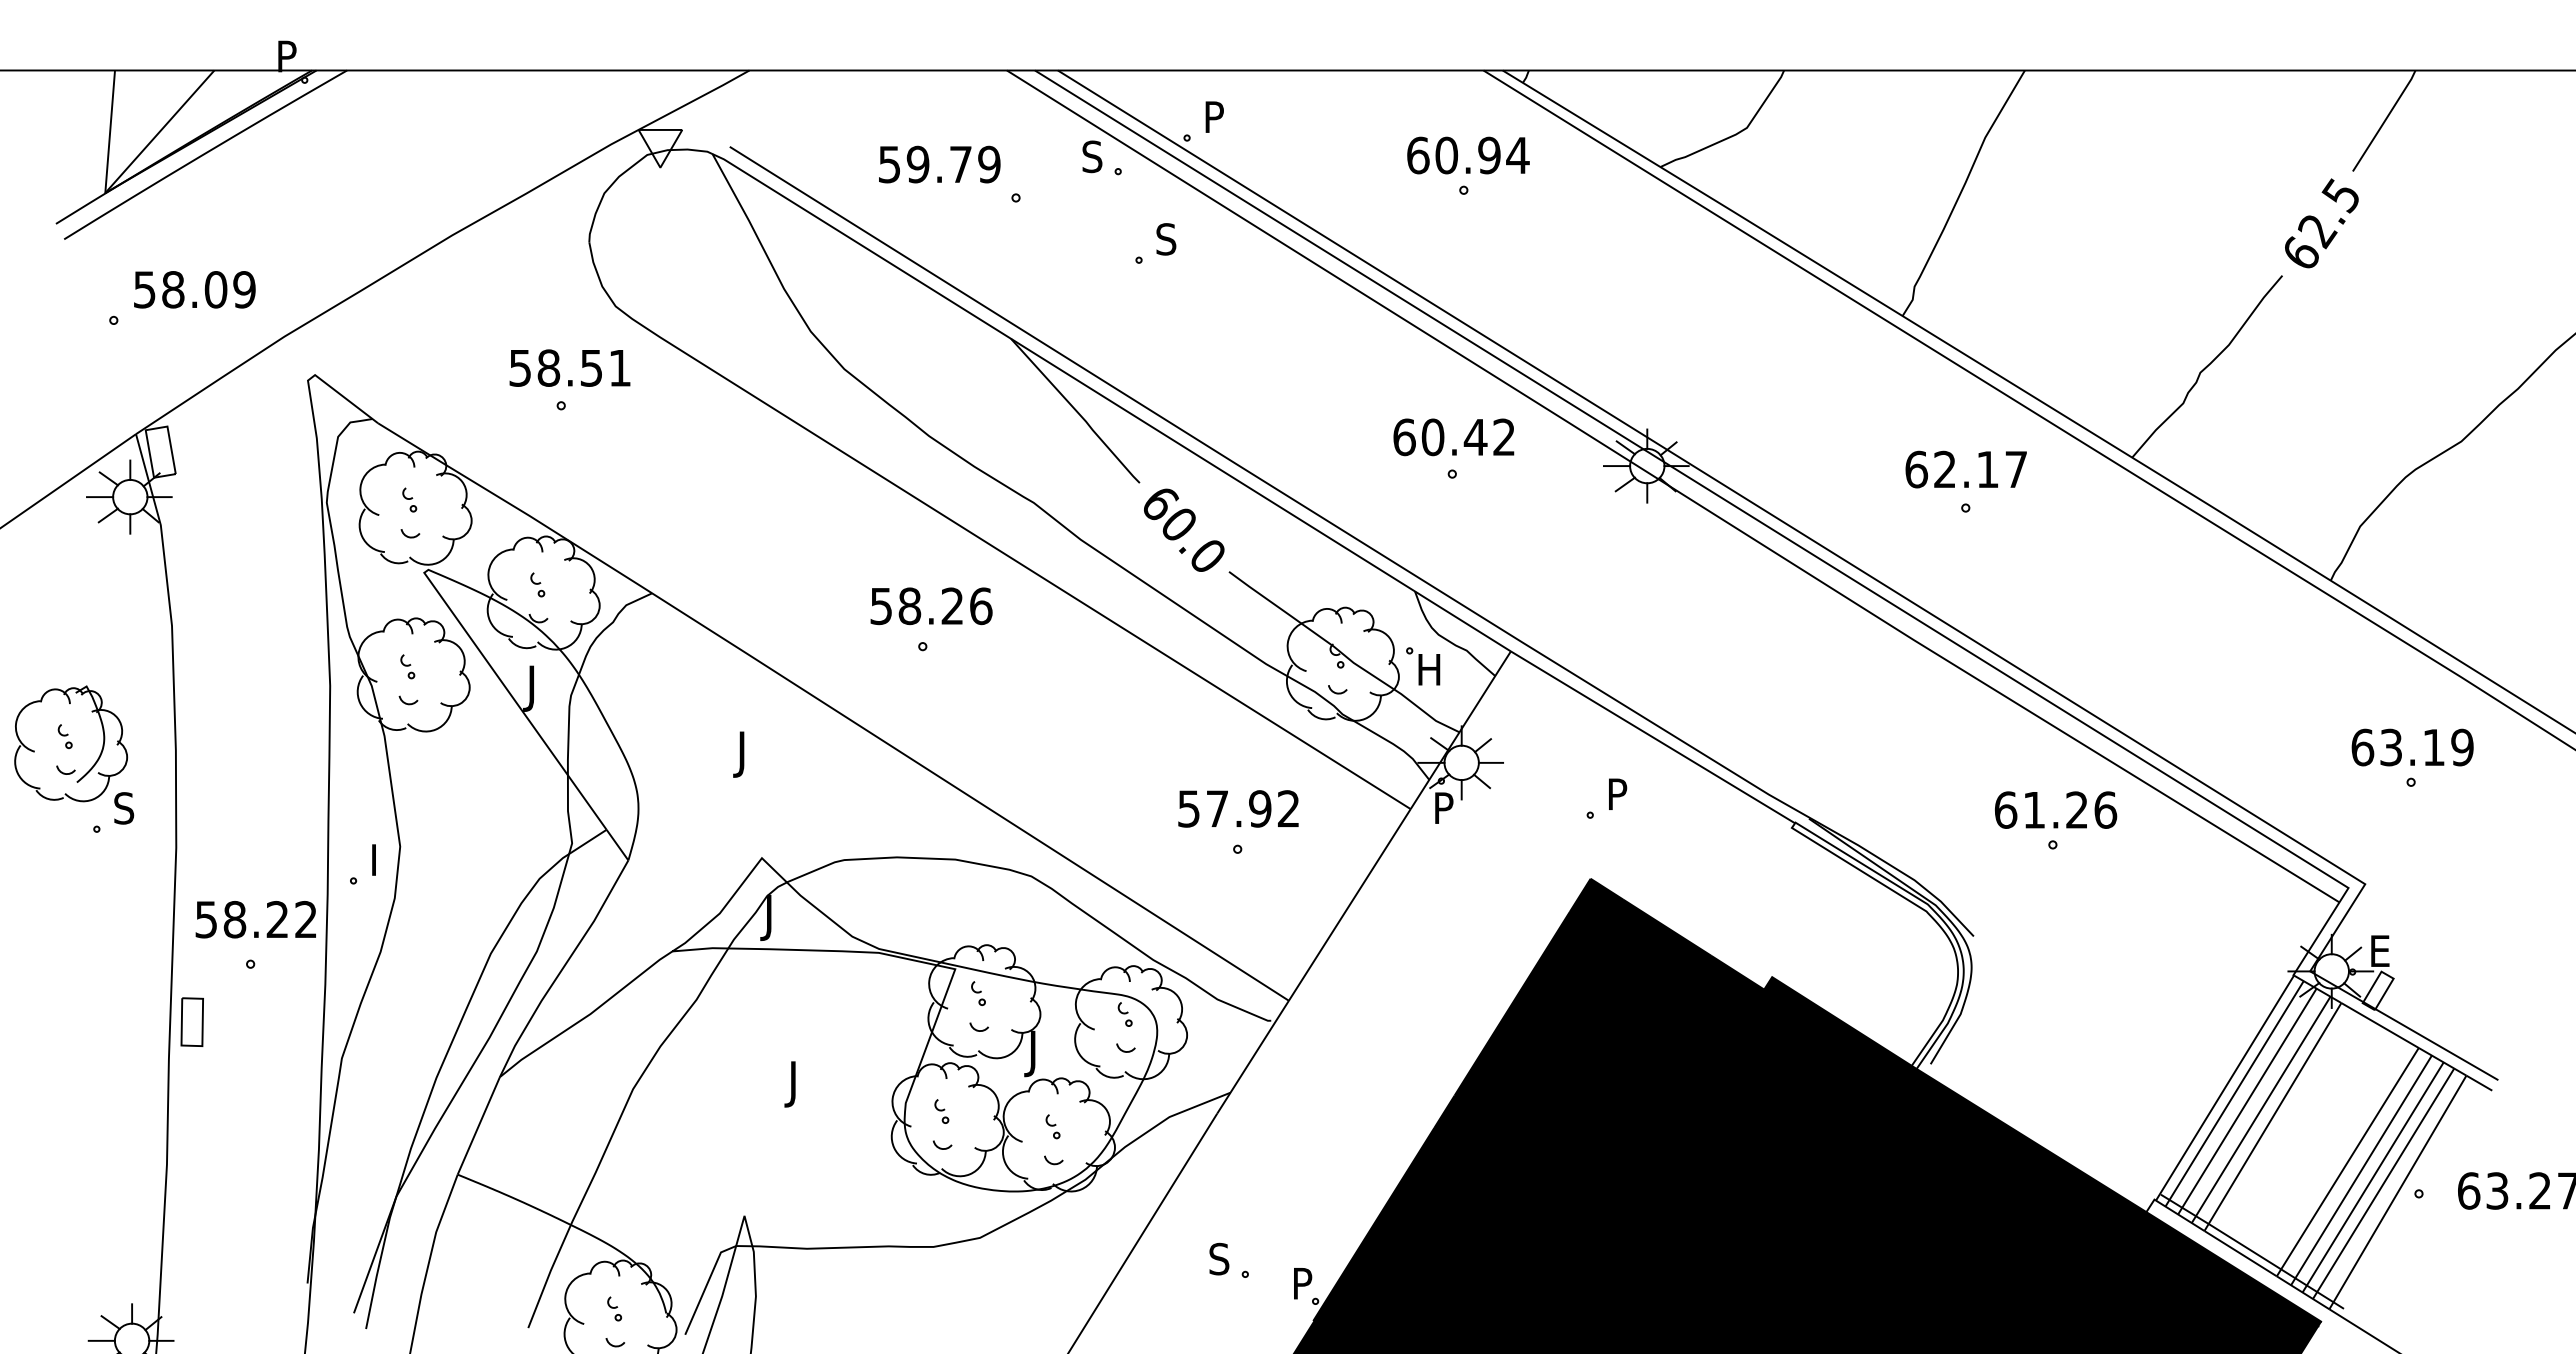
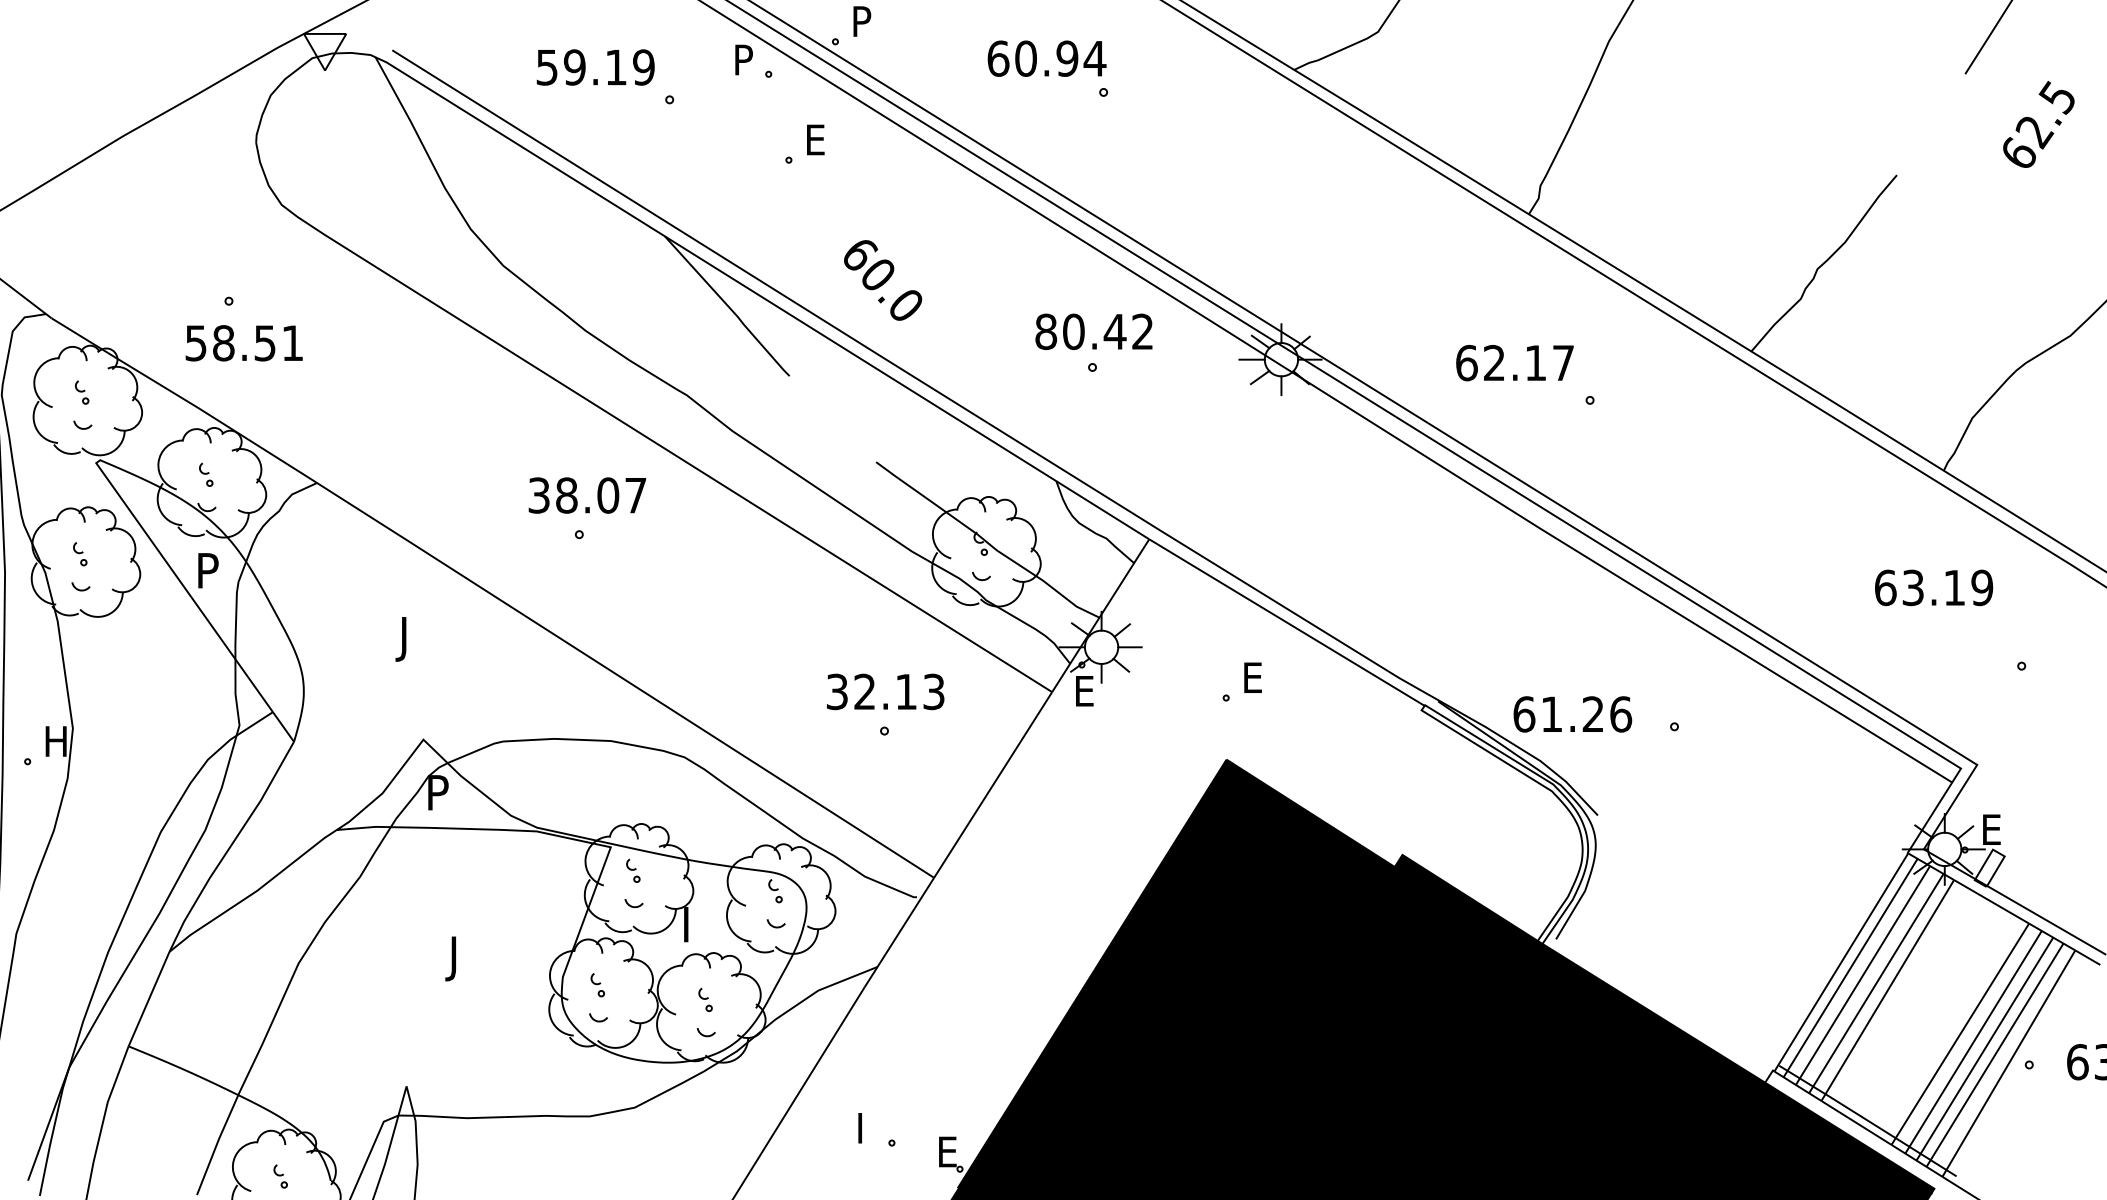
text: (1468, 155) -> (1047, 58), moved
text: (1092, 156) -> (743, 59), S -> P
text: (960, 164) -> (615, 67), 59.79 -> 59.19
text: (2321, 223) -> (2038, 124), moved
text: (1166, 239) -> (815, 140), S -> E
text: (569, 367) -> (243, 342), moved
text: (1404, 436) -> (1046, 331), 60.42 -> 80.42
text: (1965, 469) -> (1514, 362), moved
text: (1184, 529) -> (883, 279), moved
text: (931, 606) -> (587, 495), 58.26 -> 38.07
part: (1423, 666) -> (1064, 553), removed
text: (536, 688) -> (204, 575), J -> P
text: (2412, 747) -> (1933, 587), moved
text: (1619, 793) -> (1254, 676), P -> E
text: (1446, 807) -> (1086, 690), P -> E
text: (1238, 808) -> (885, 691), 57.92 -> 32.13
text: (2056, 809) -> (1573, 713), moved
text: (384, 859) -> (57, 740), I -> H
text: (773, 917) -> (434, 797), J -> P
text: (1029, 1072) -> (682, 947), J -> I
text: (1219, 1258) -> (866, 1127), S -> I
text: (1304, 1283) -> (949, 1151), P -> E

